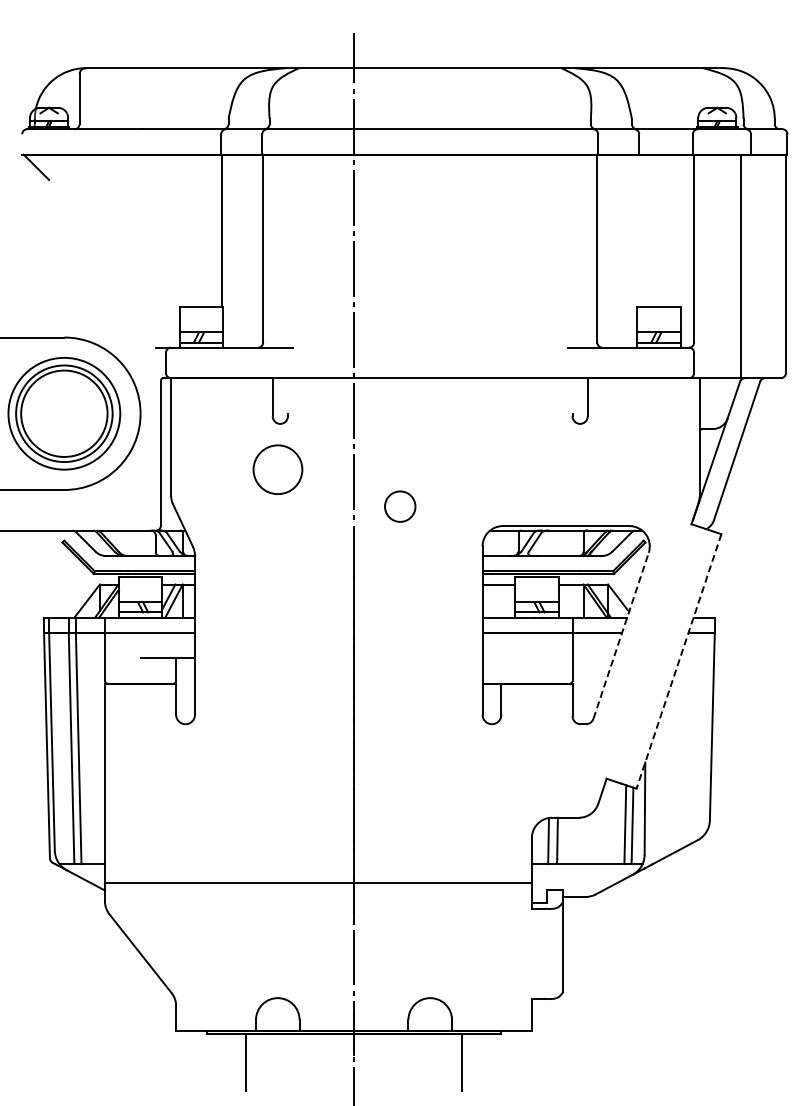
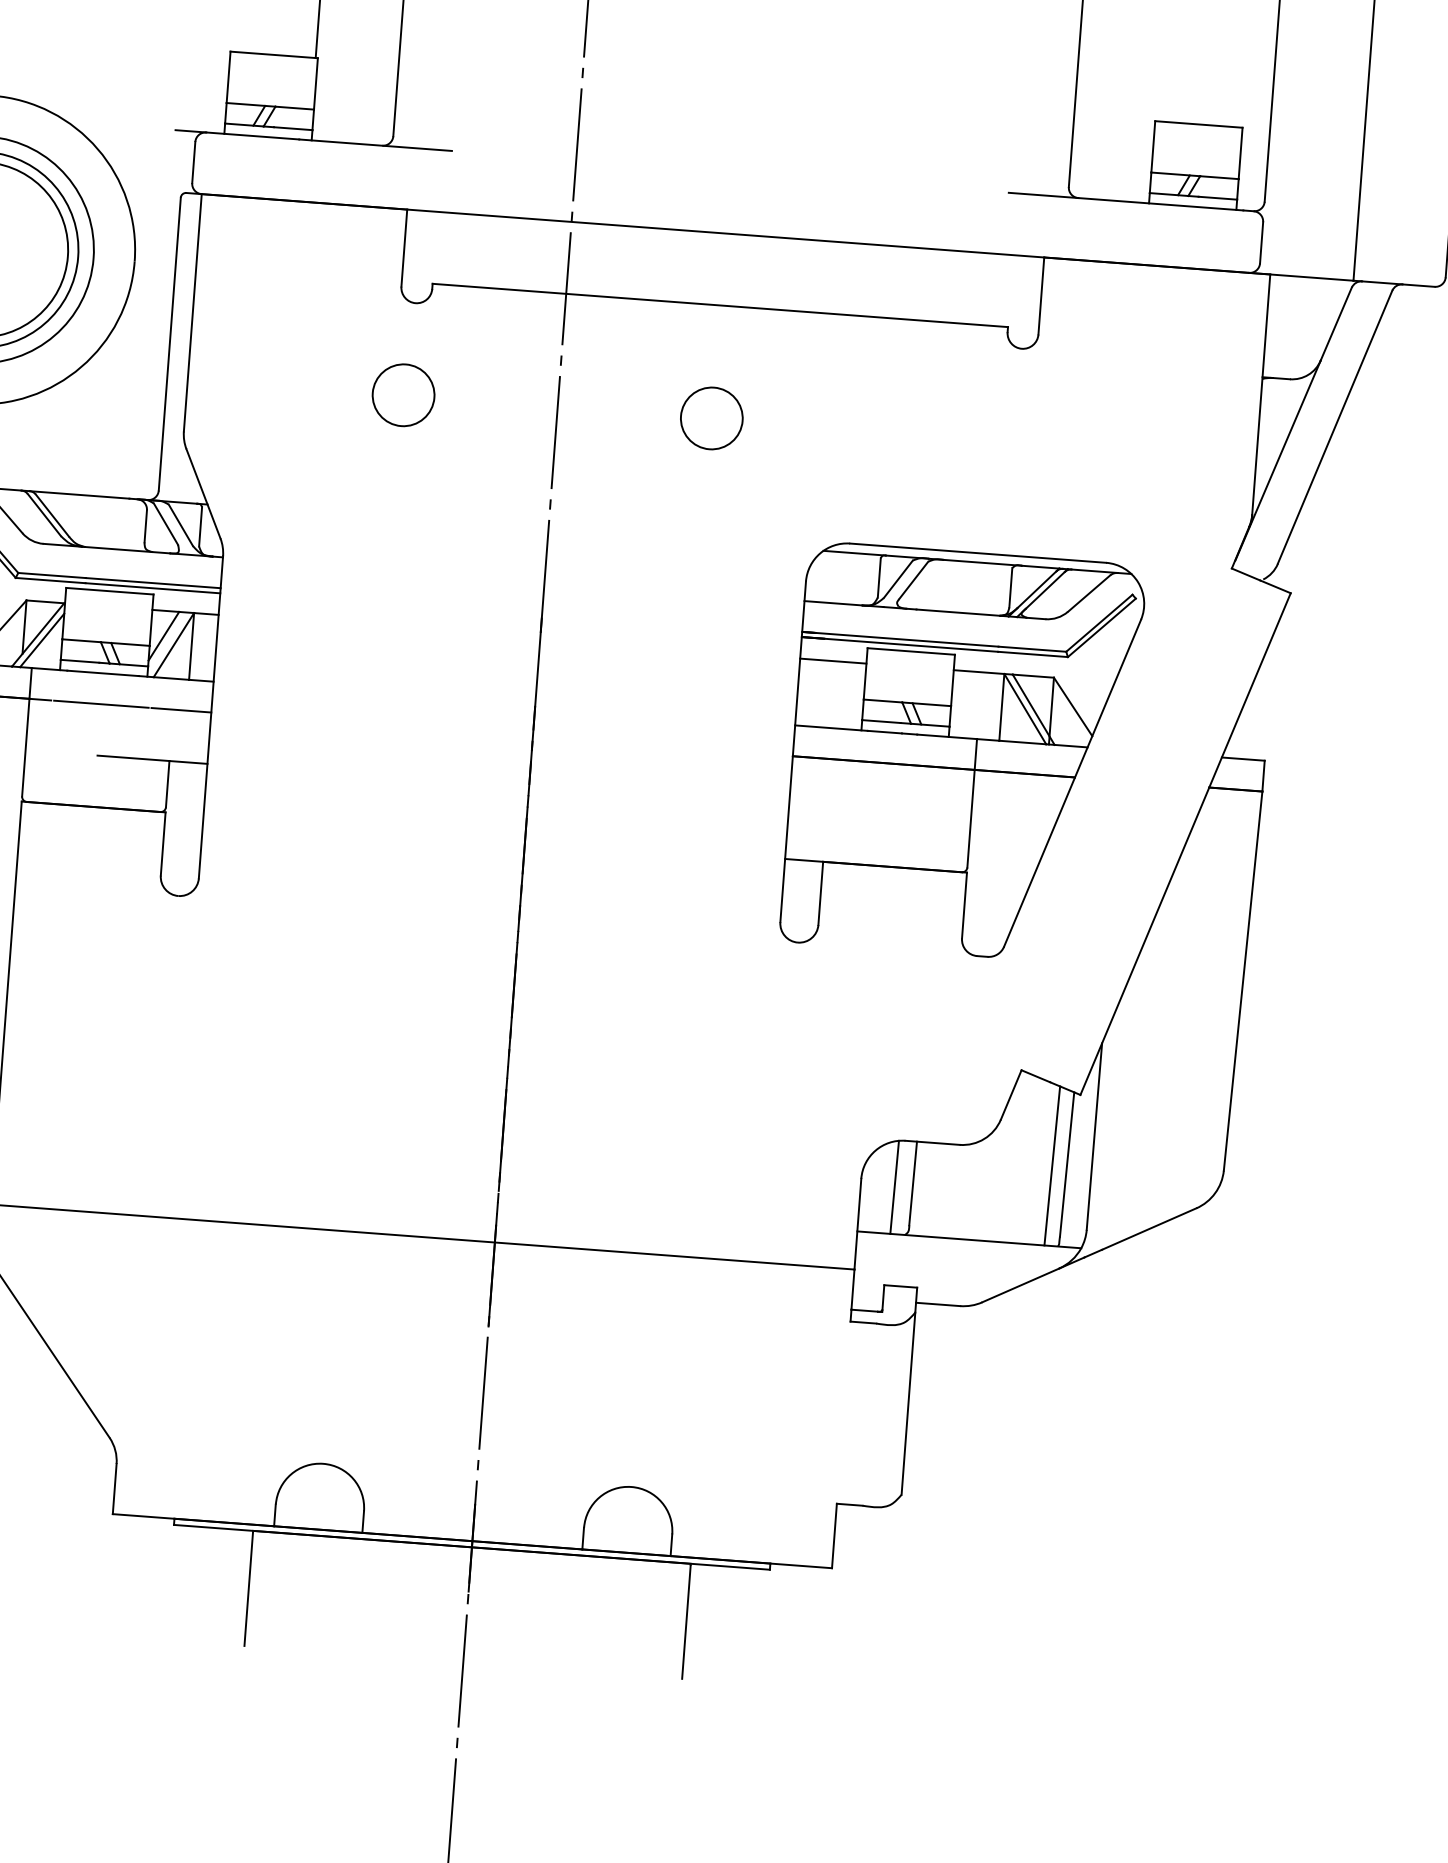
line: (429, 413) -> (718, 304), added
circle: (277, 469) -> (403, 394), size x0.62
circle: (400, 506) -> (712, 418), moved
line: (621, 635) -> (1073, 782), dashed -> solid
line: (678, 661) -> (1184, 844), dashed -> solid

